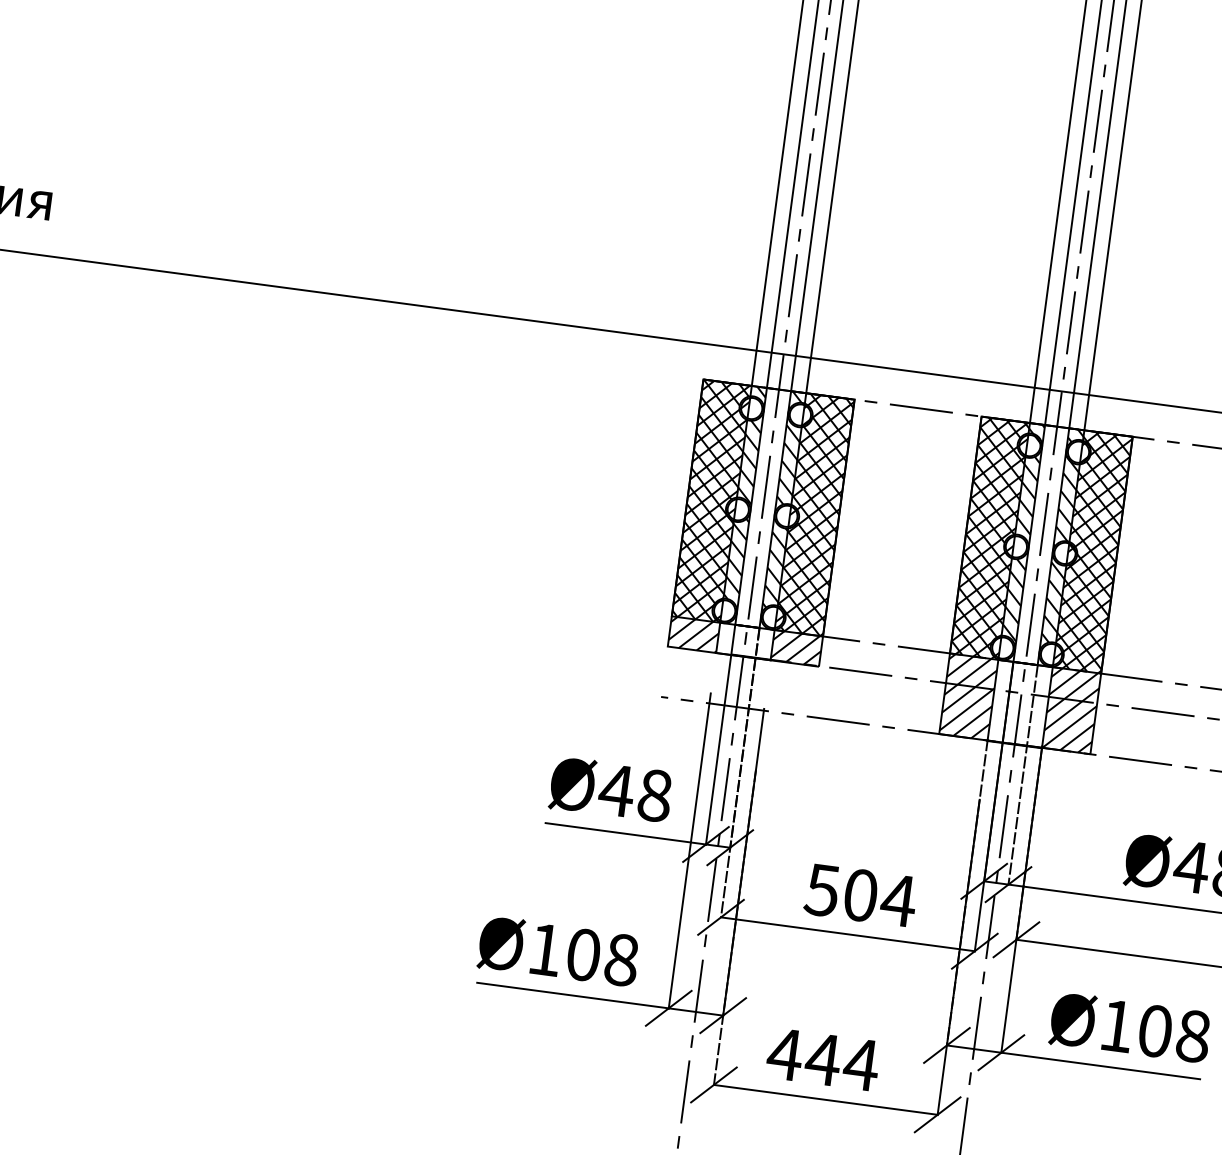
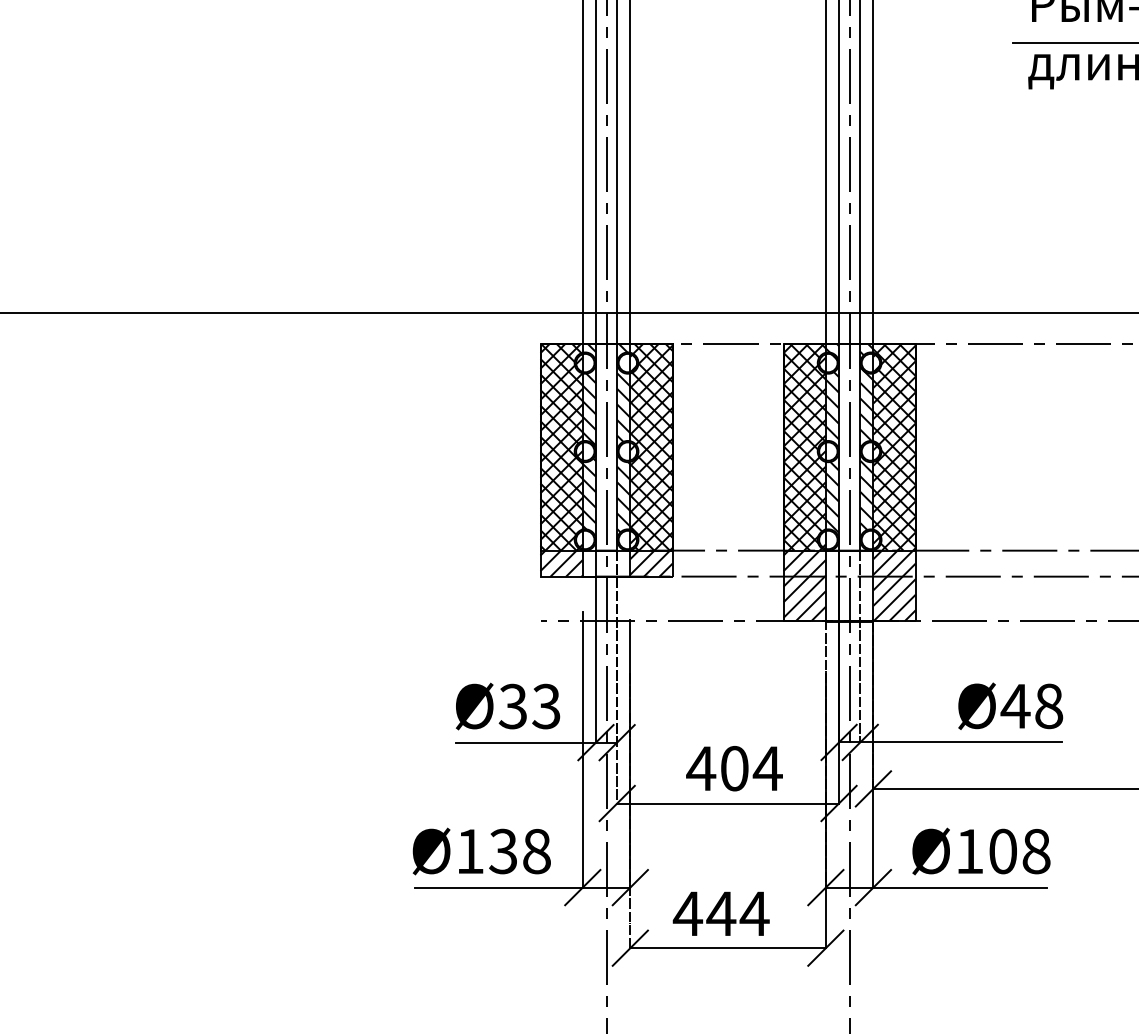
text: (635, 792) -> (529, 706), Ø48 -> Ø33
text: (822, 890) -> (701, 768), 504 -> 404
text: (583, 954) -> (503, 851), Ø108 -> Ø138

